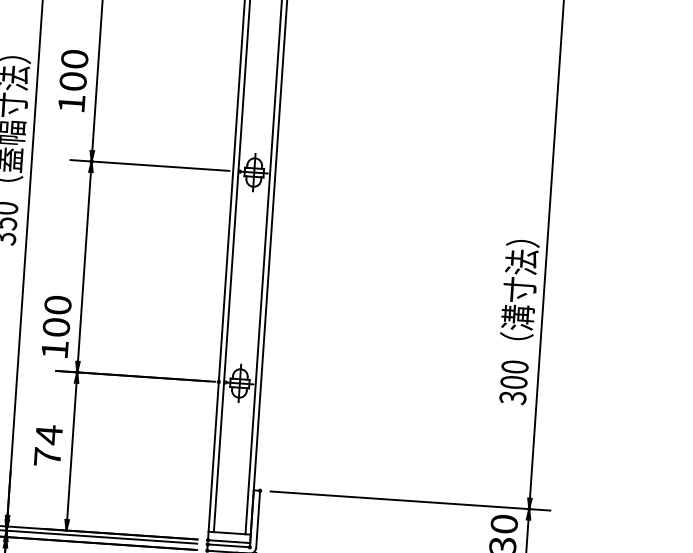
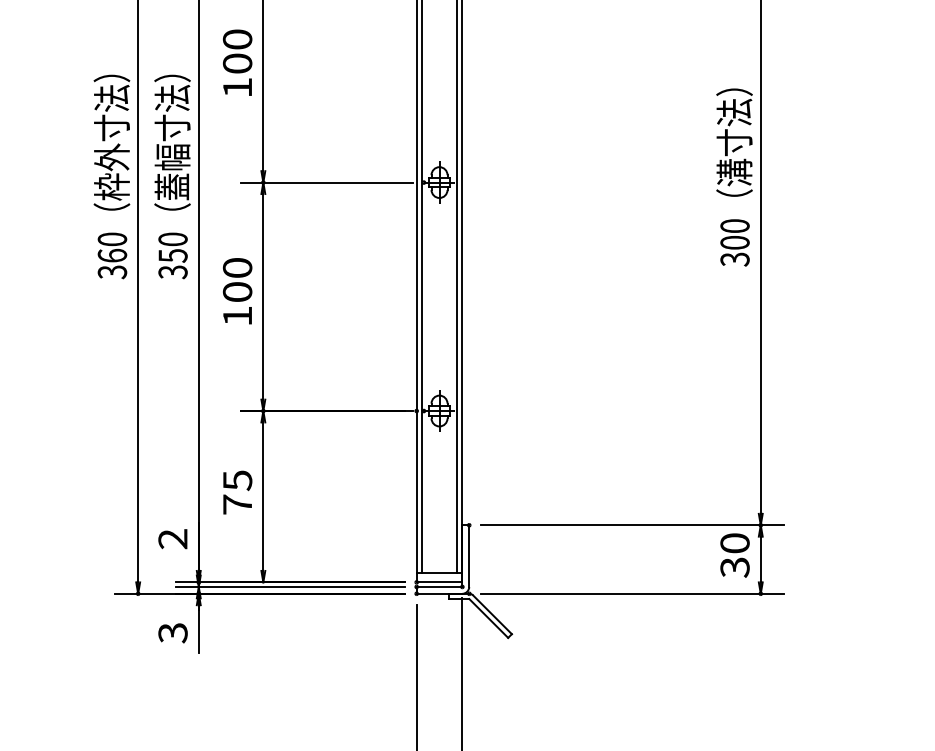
text: (73, 80) -> (237, 62), moved
text: (517, 322) -> (734, 177), moved
text: (56, 326) -> (237, 291), moved
text: (49, 434) -> (237, 480), 74 -> 75

